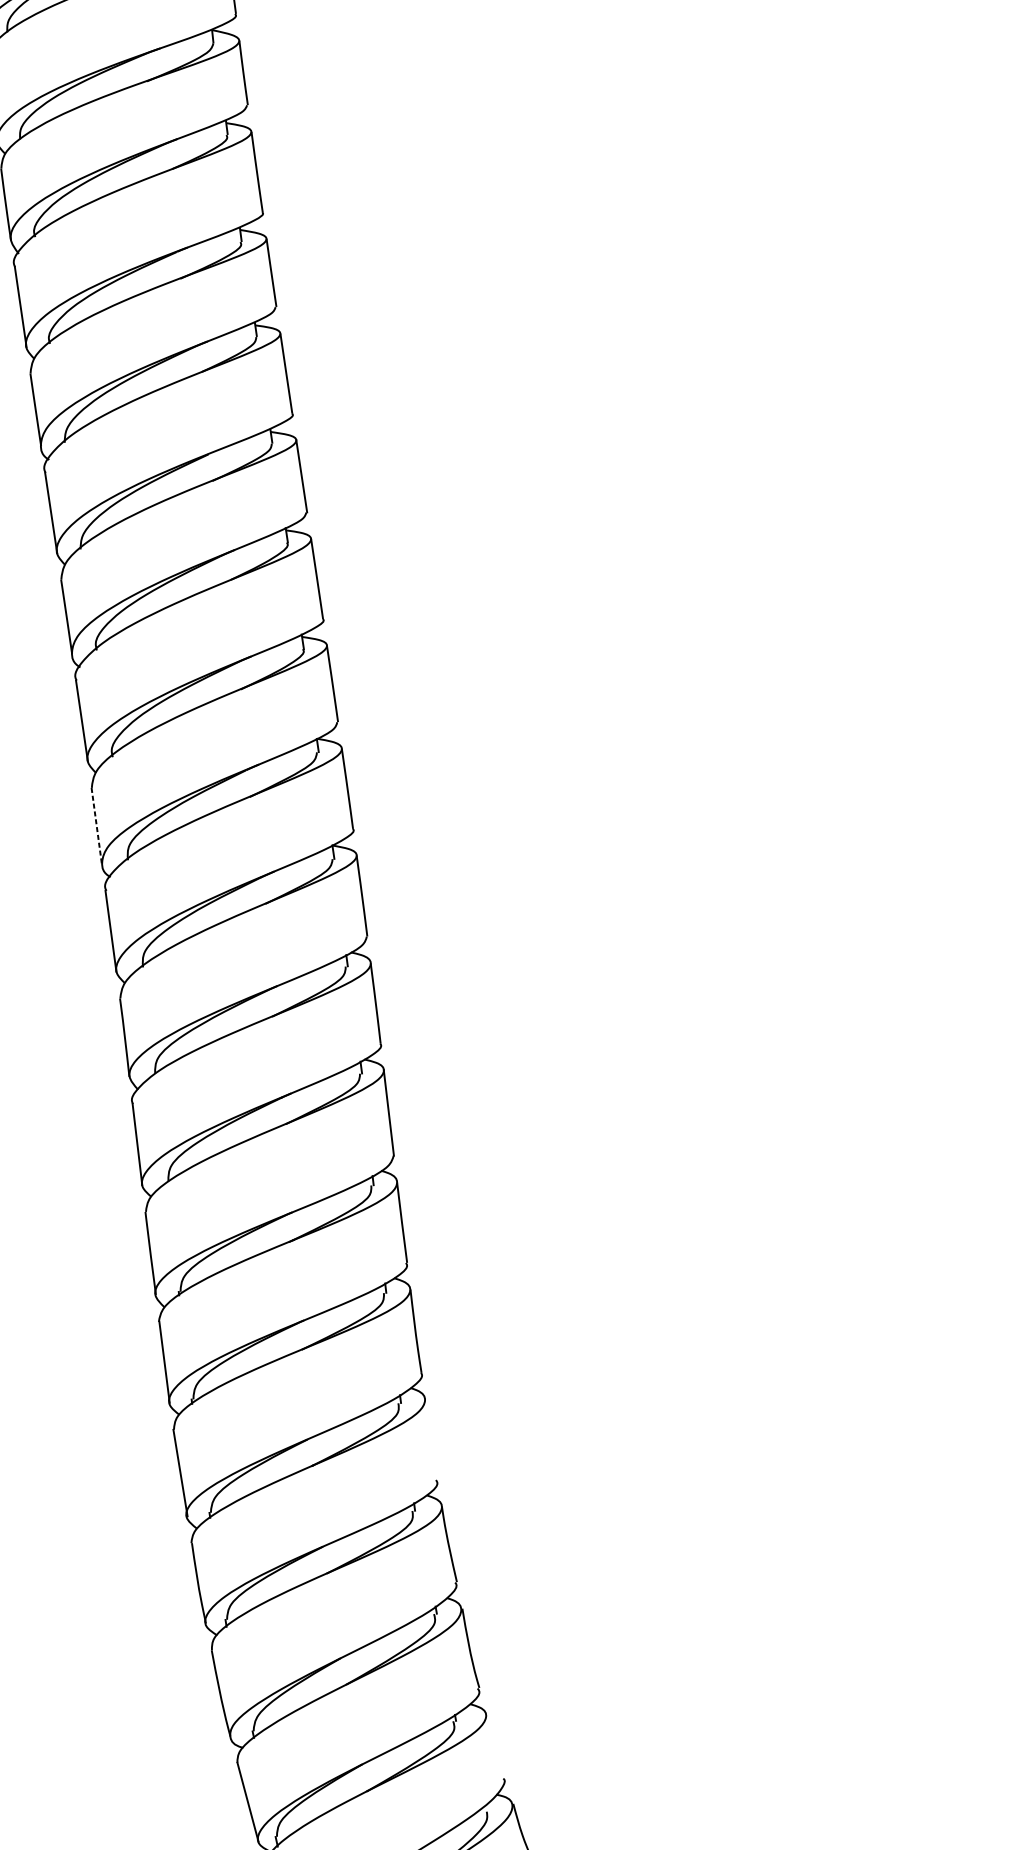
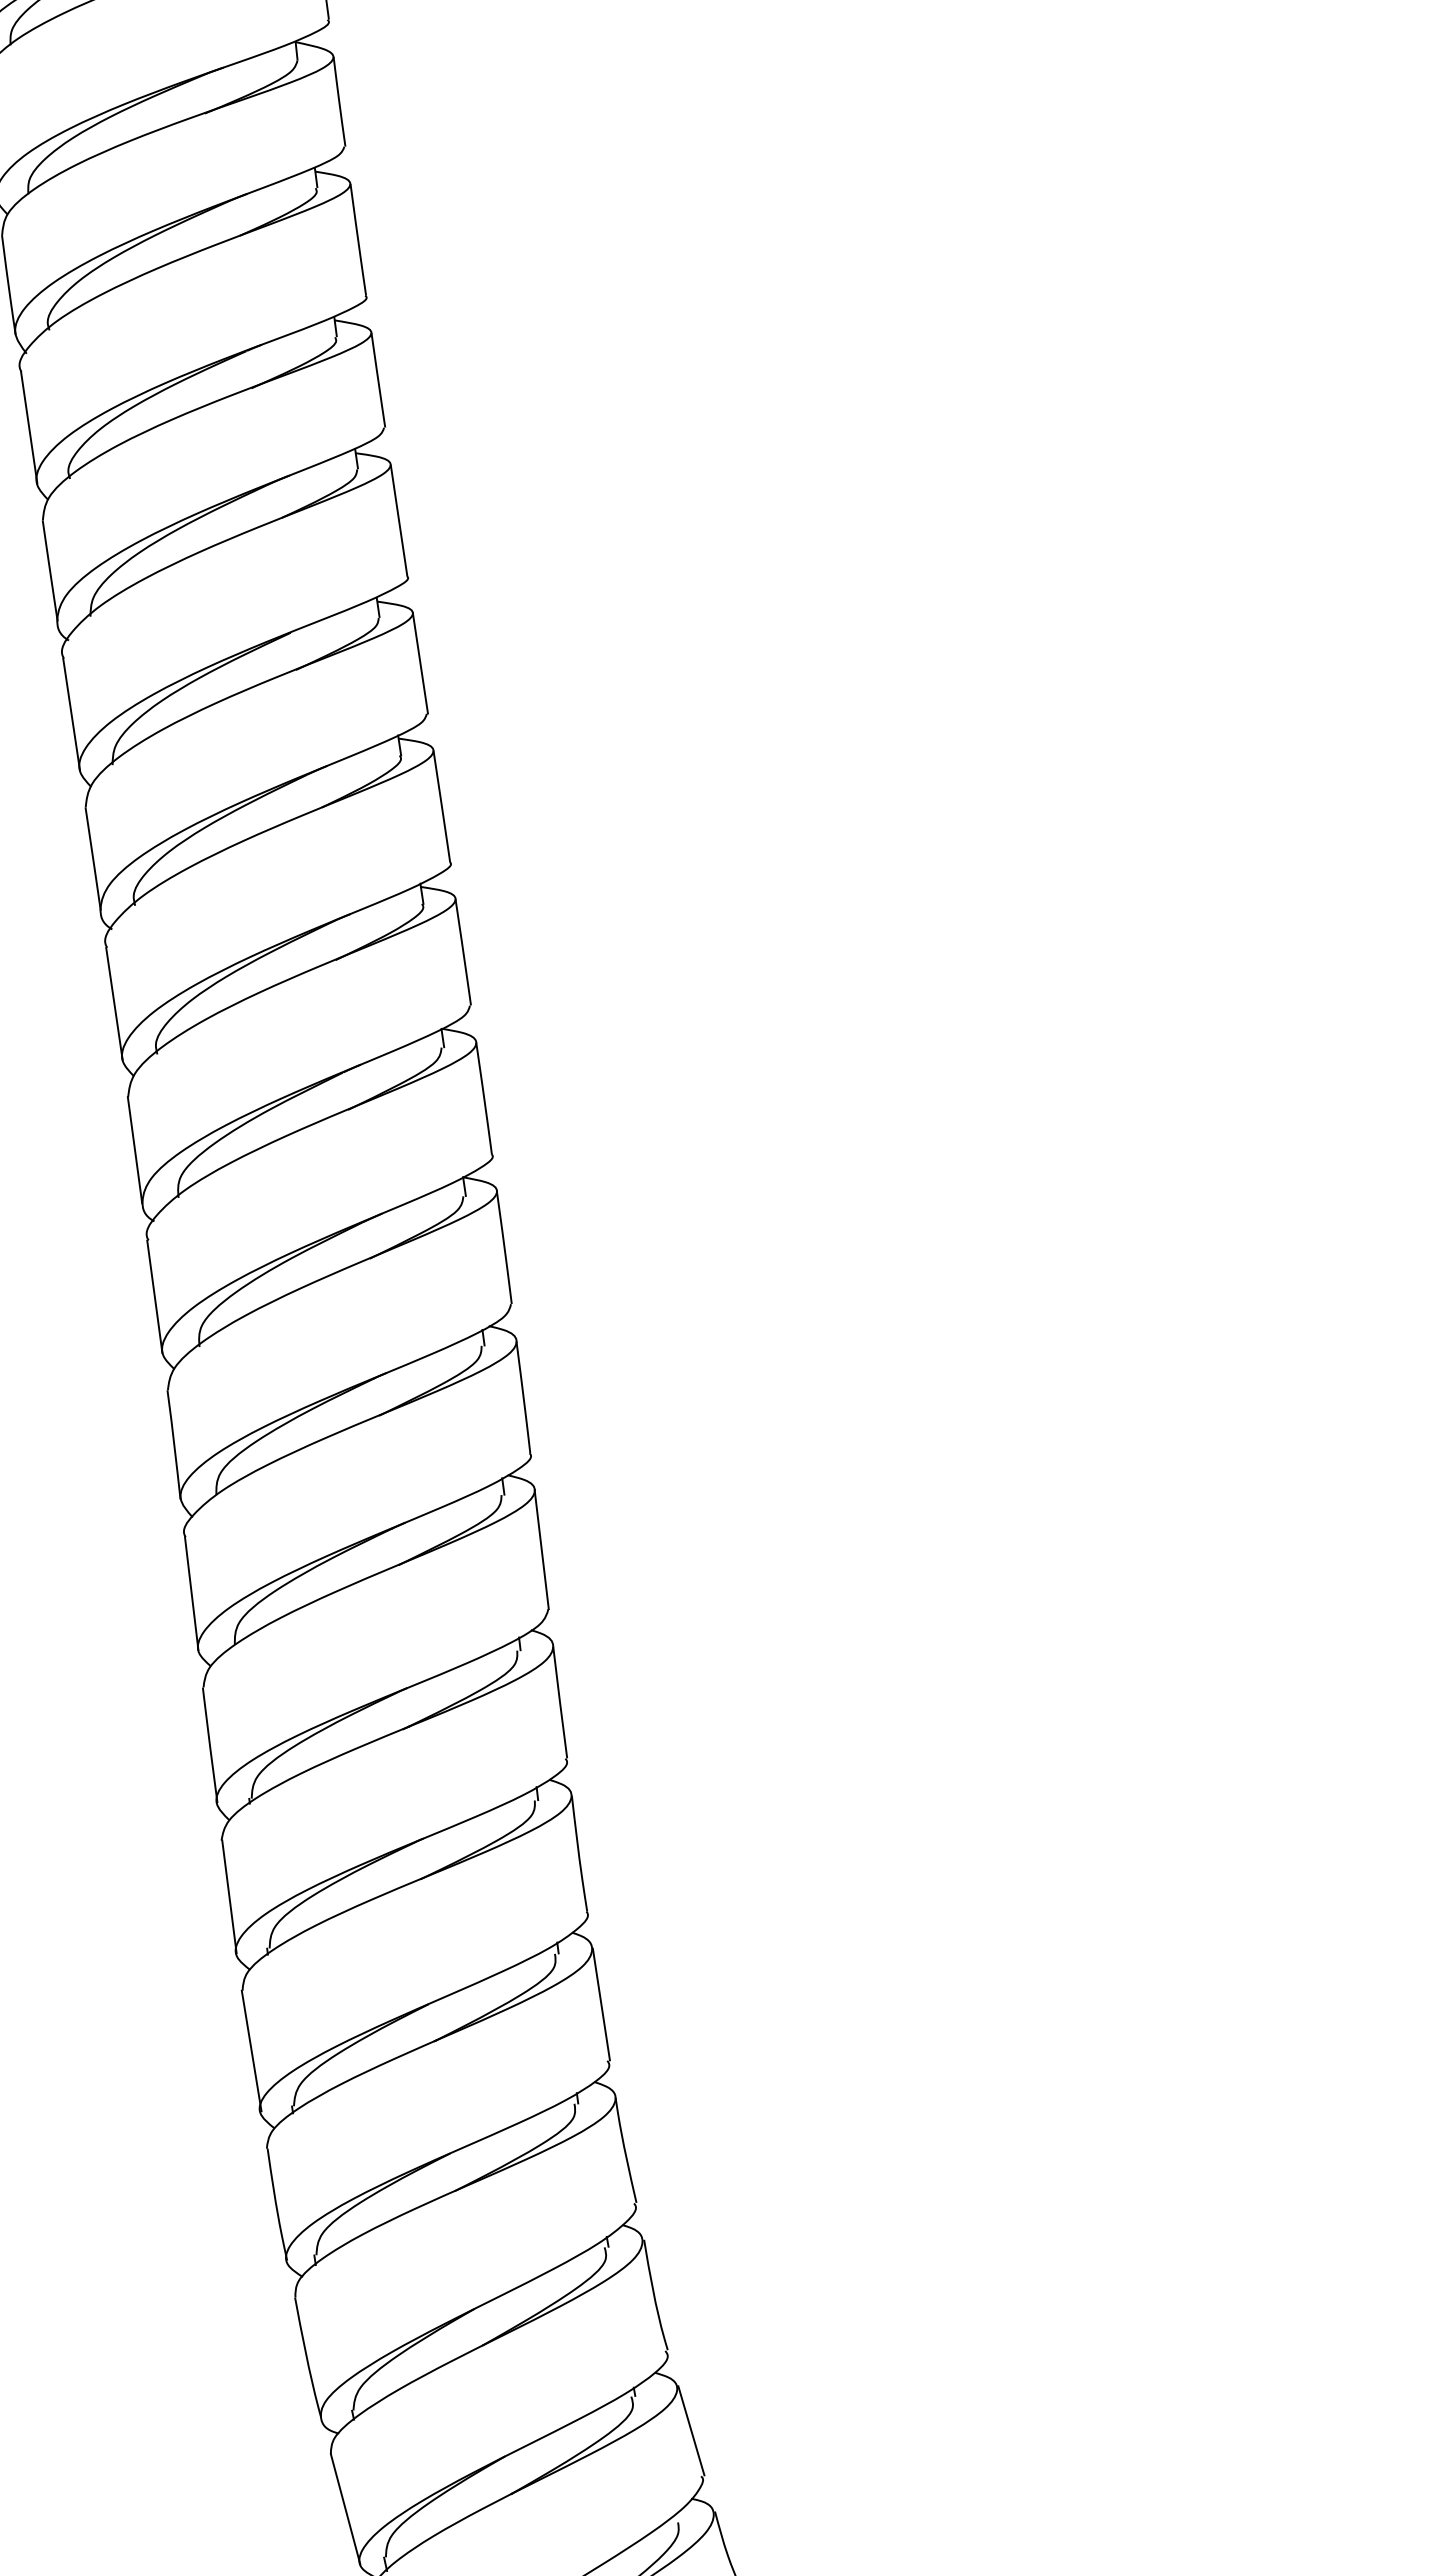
line: (97, 826) -> (135, 1150), dashed -> solid
line: (431, 1439) -> (600, 2004), added
line: (496, 1745) -> (691, 2430), added

